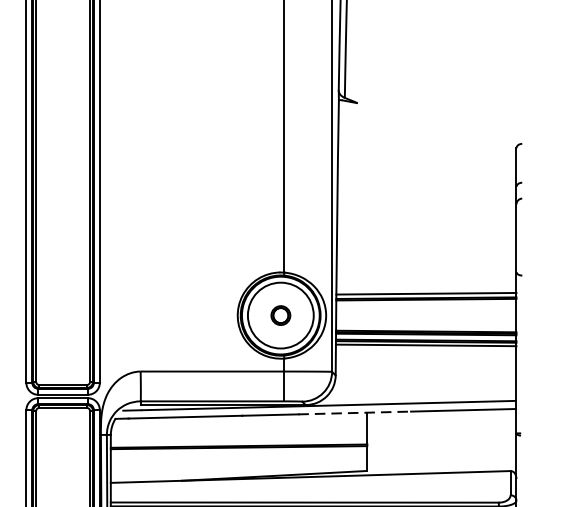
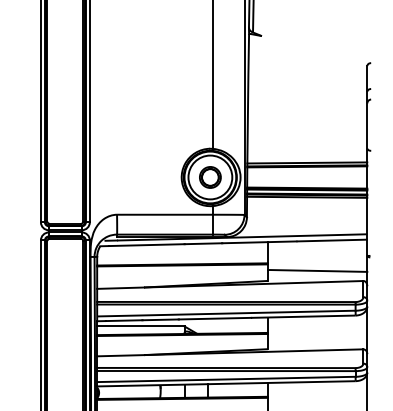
part: (281, 315) -> (210, 177), size x1.67
line: (354, 413) -> (259, 242), dashed -> solid
line: (441, 455) -> (317, 270), added

